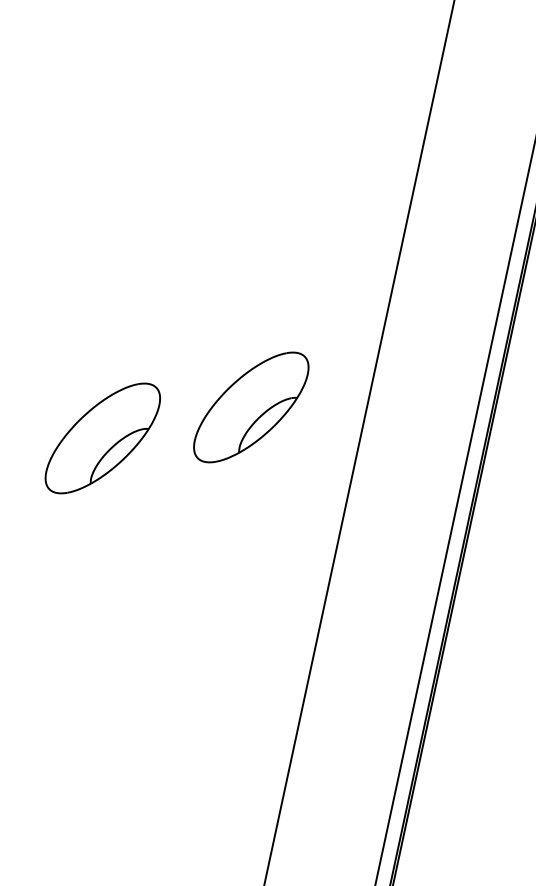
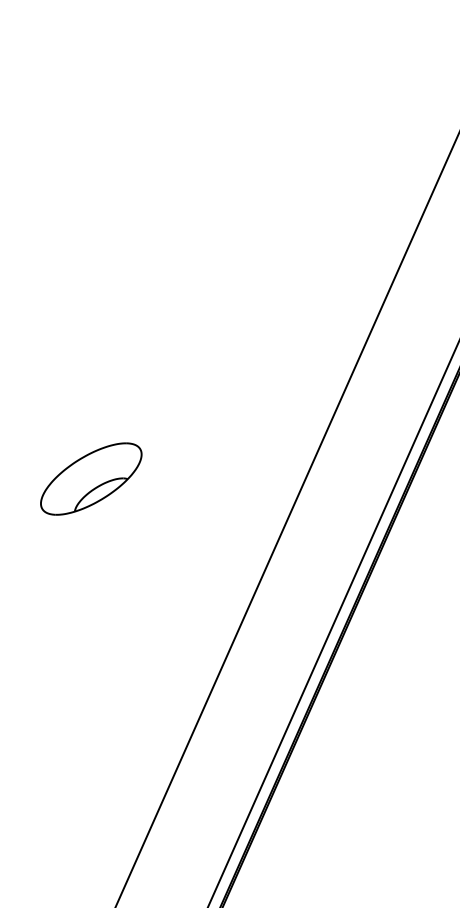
part: (251, 406) -> (209, 478), removed

